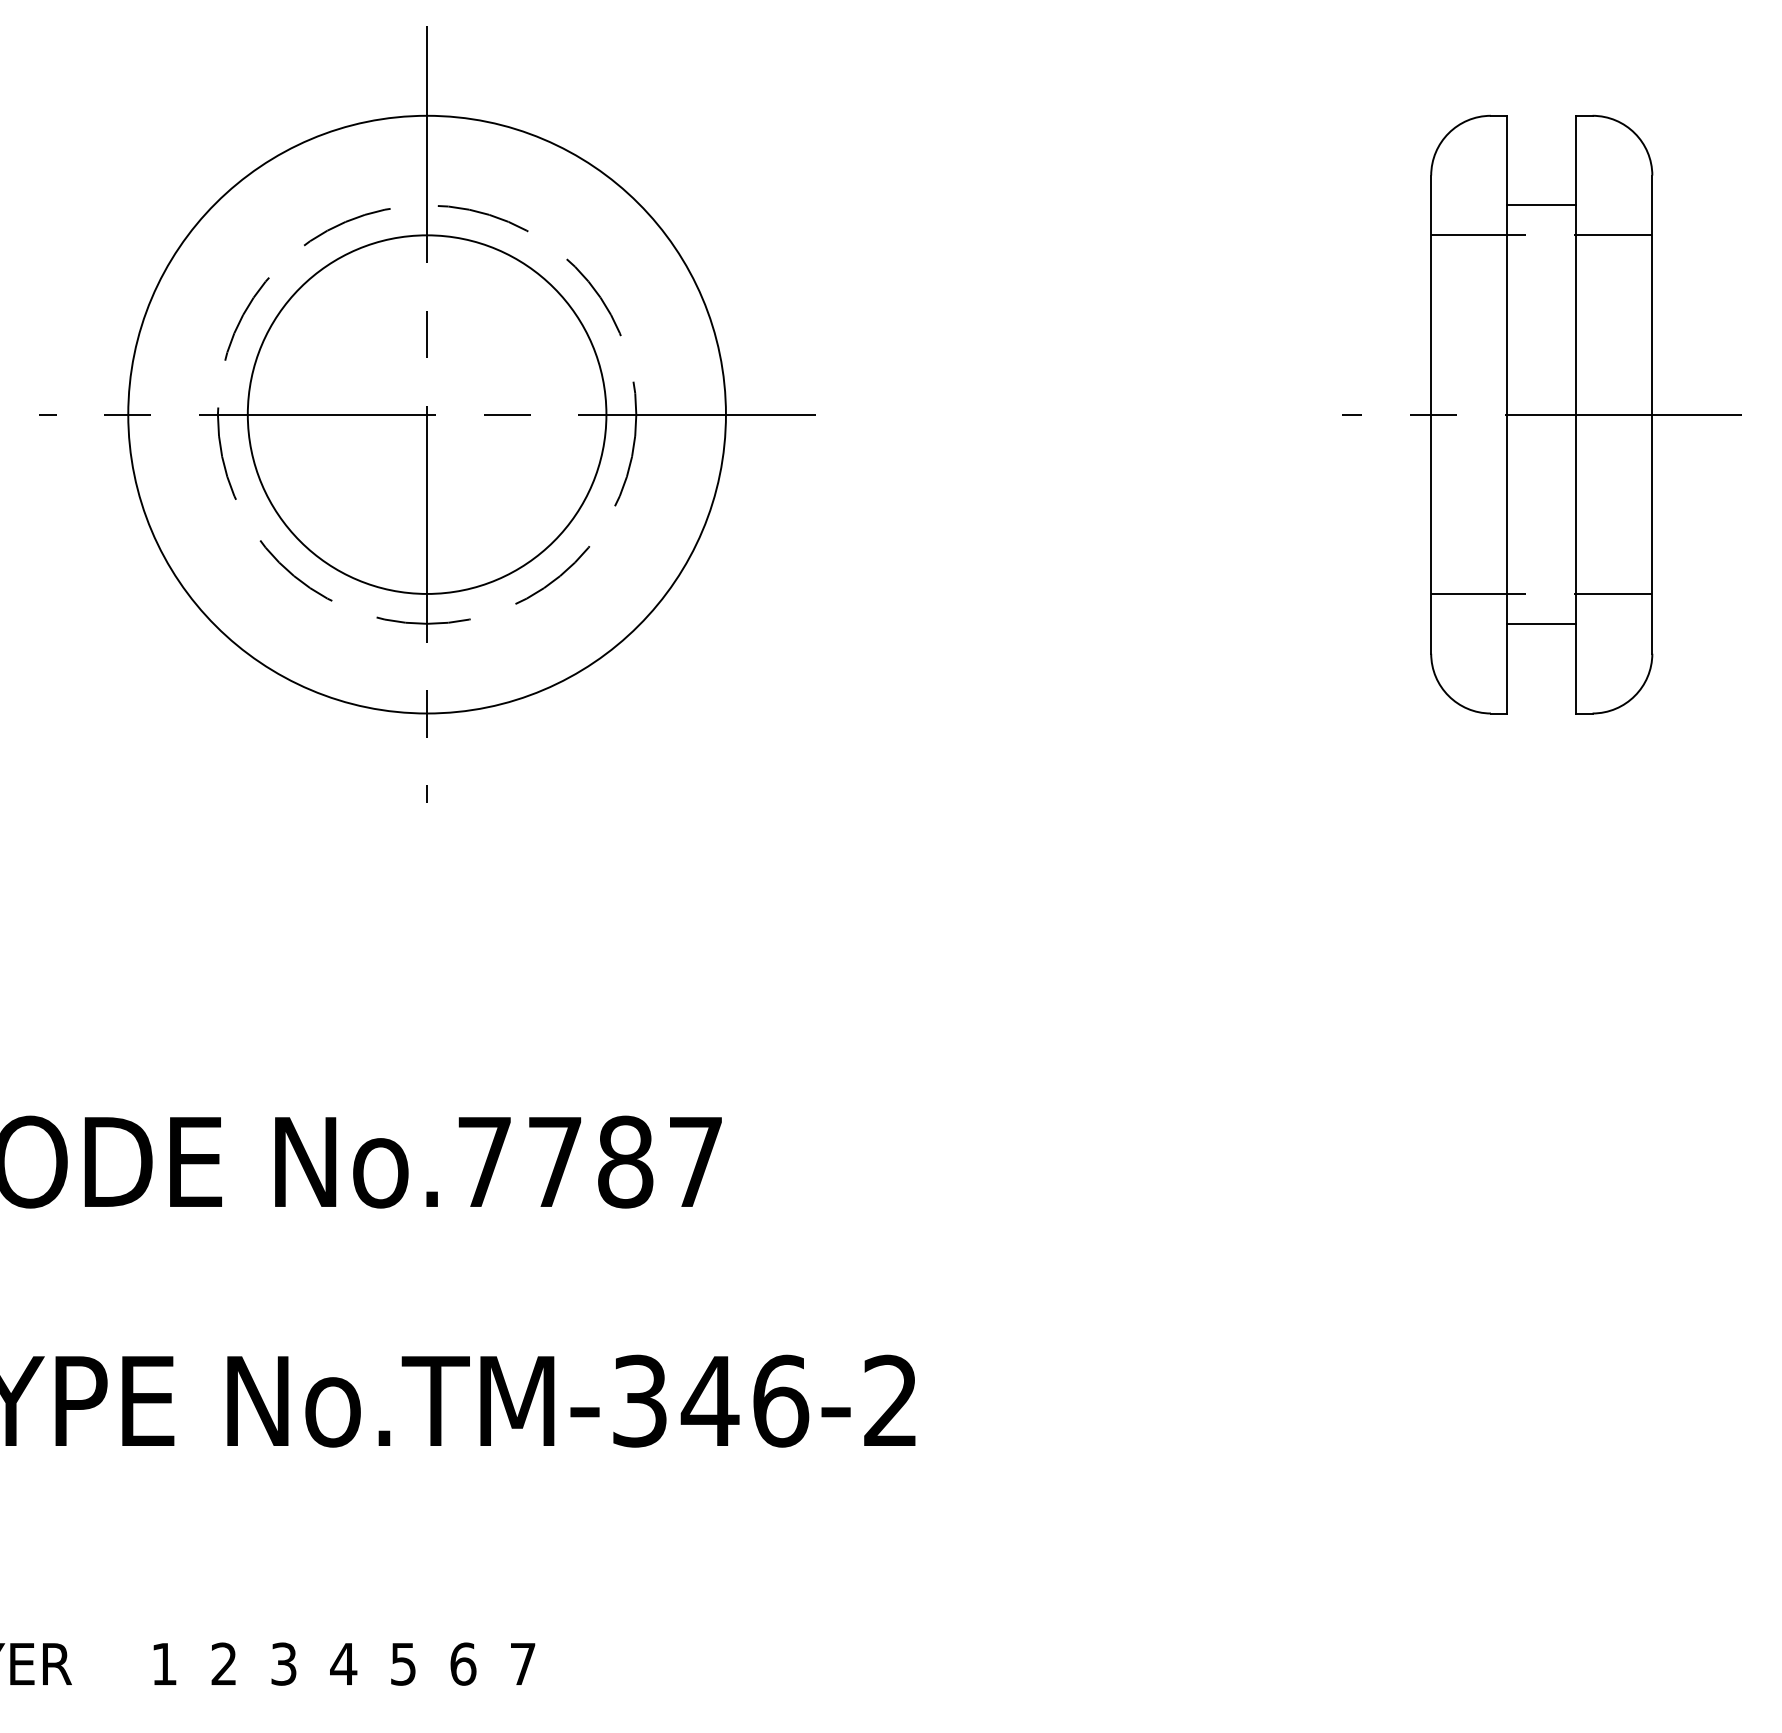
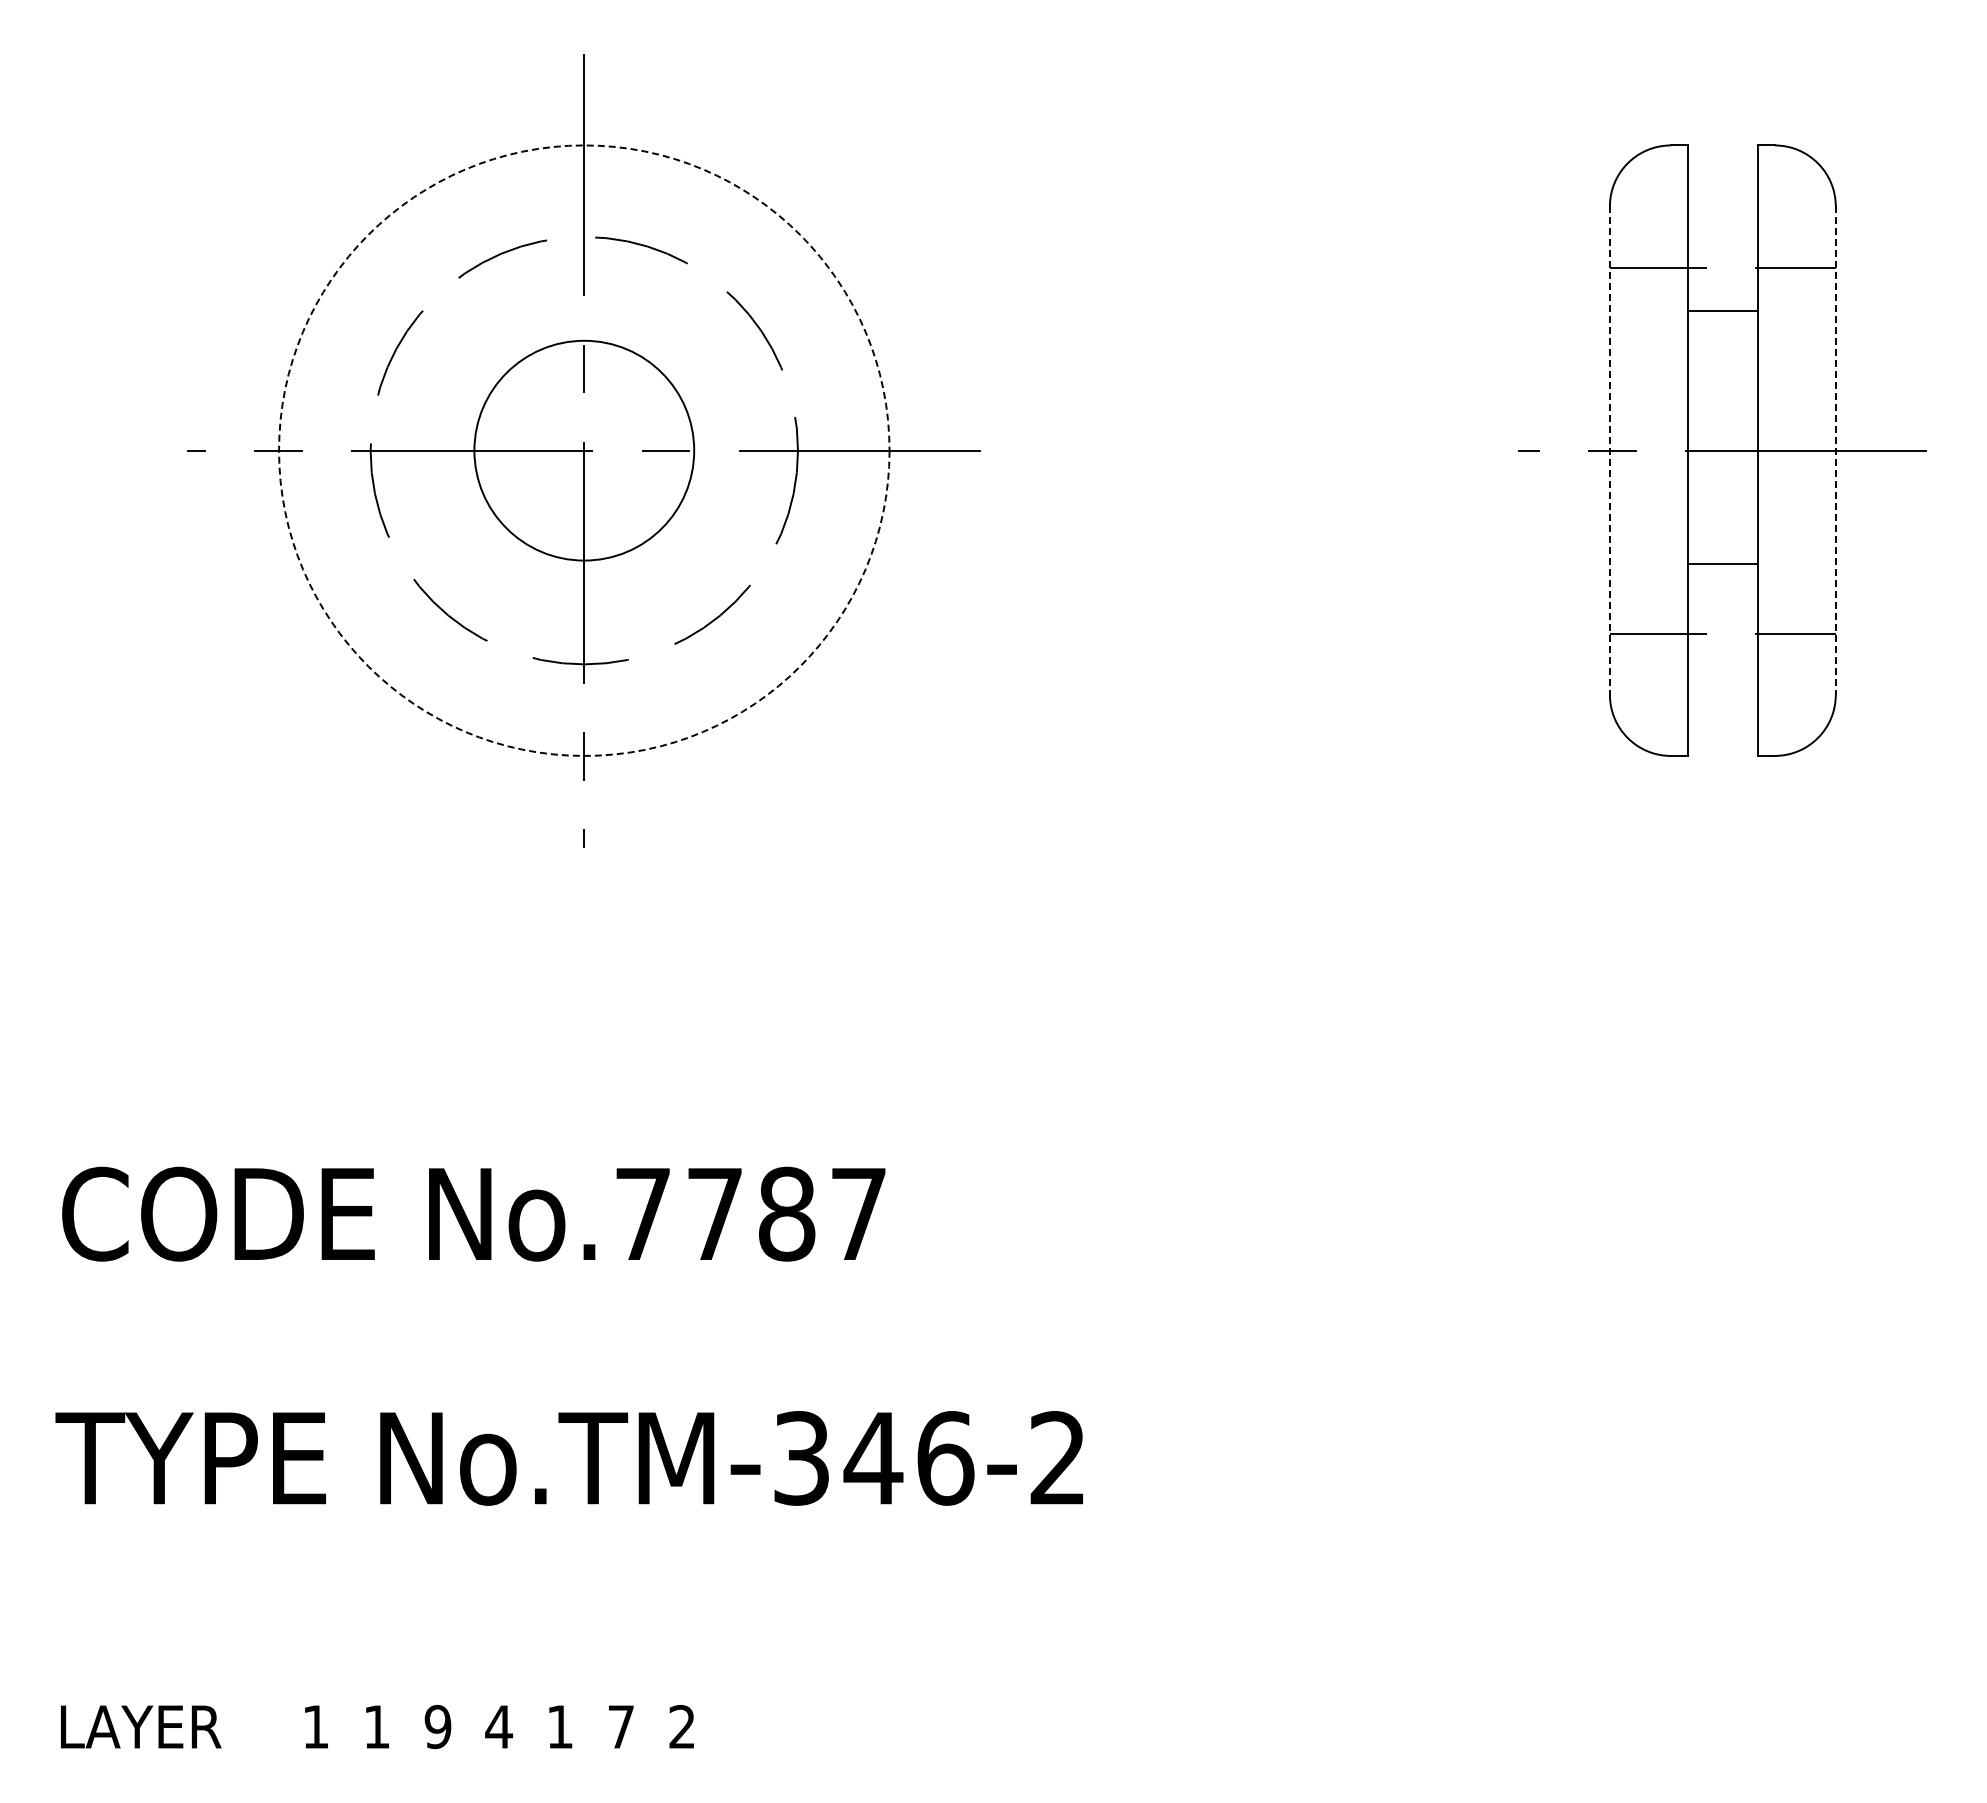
line: (1541, 205) -> (1722, 311), moved
circle: (427, 414) -> (584, 450), size x0.6
circle: (427, 414) -> (584, 450), solid -> dashed
line: (1430, 415) -> (1609, 451), solid -> dashed
line: (1652, 415) -> (1835, 451), solid -> dashed
line: (1541, 623) -> (1722, 564), moved
text: (223, 1663) -> (376, 1726), 2 -> 1
text: (283, 1663) -> (437, 1726), 3 -> 9
text: (463, 1663) -> (621, 1726), 6 -> 7
text: (522, 1663) -> (681, 1726), 7 -> 2
text: (402, 1664) -> (559, 1727), 5 -> 1

